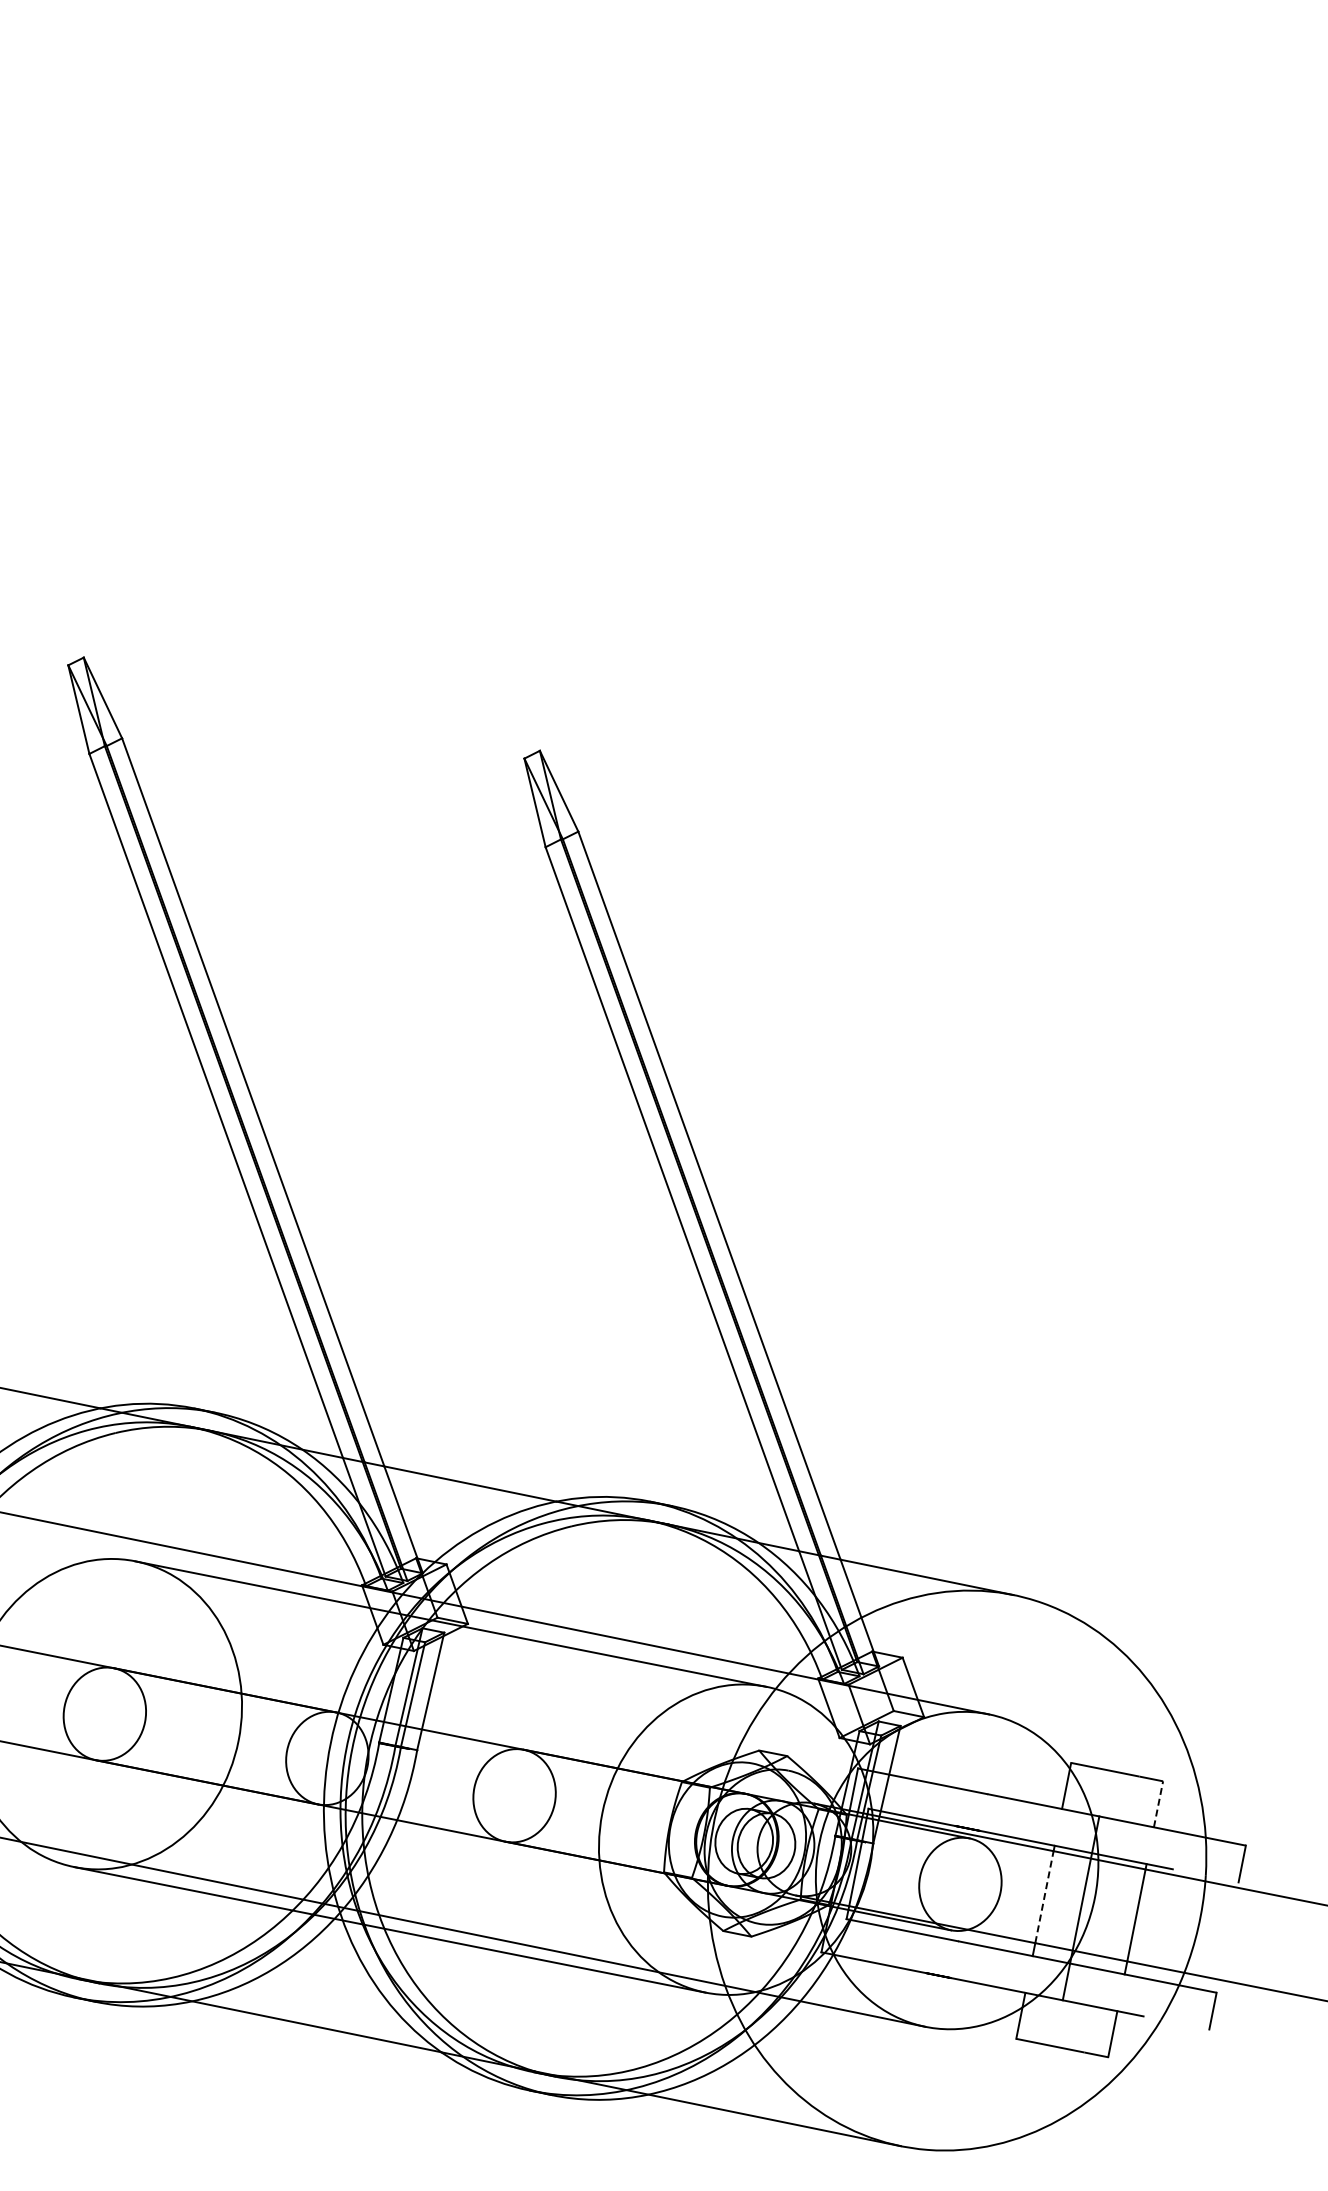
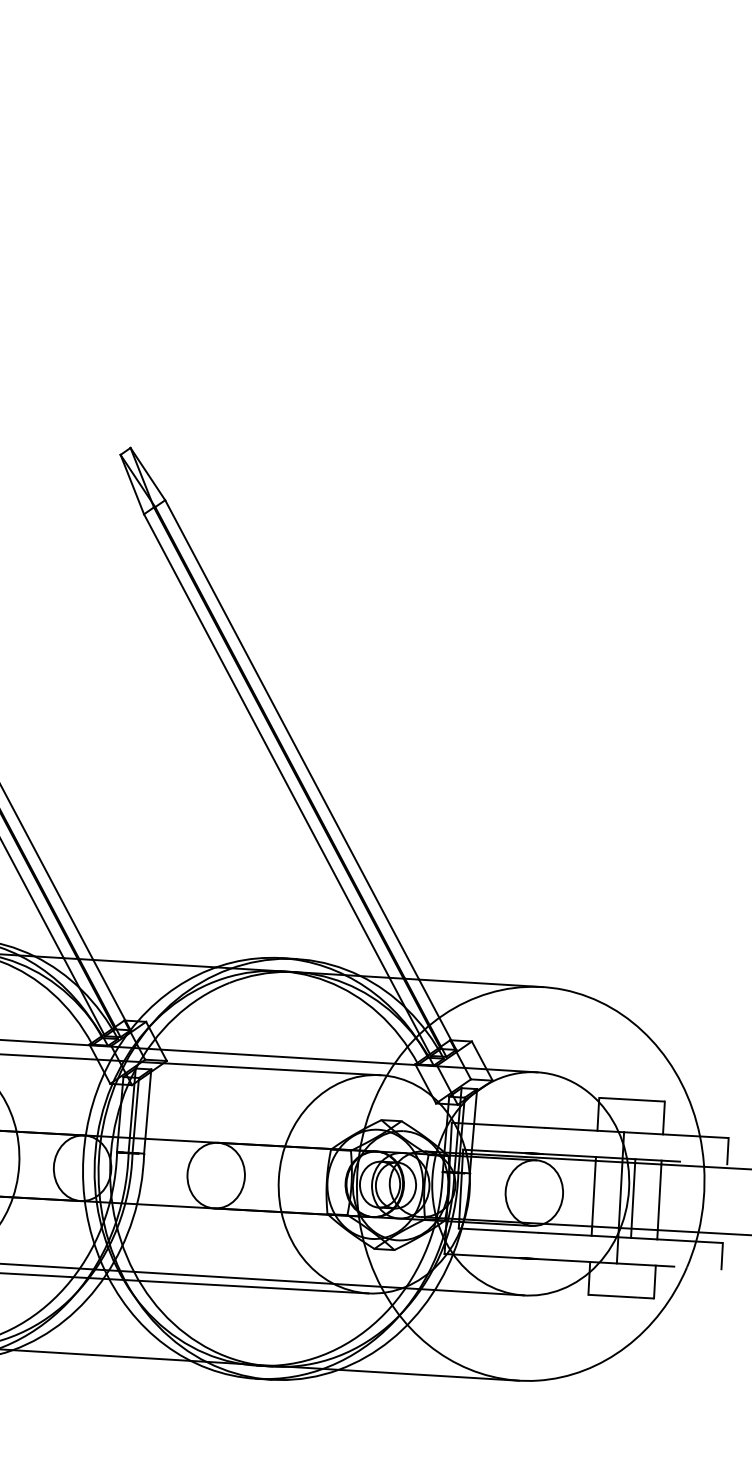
line: (1158, 1803) -> (663, 1117), dashed -> solid
line: (1044, 1897) -> (594, 1193), dashed -> solid
line: (1098, 1911) -> (632, 1198), added

